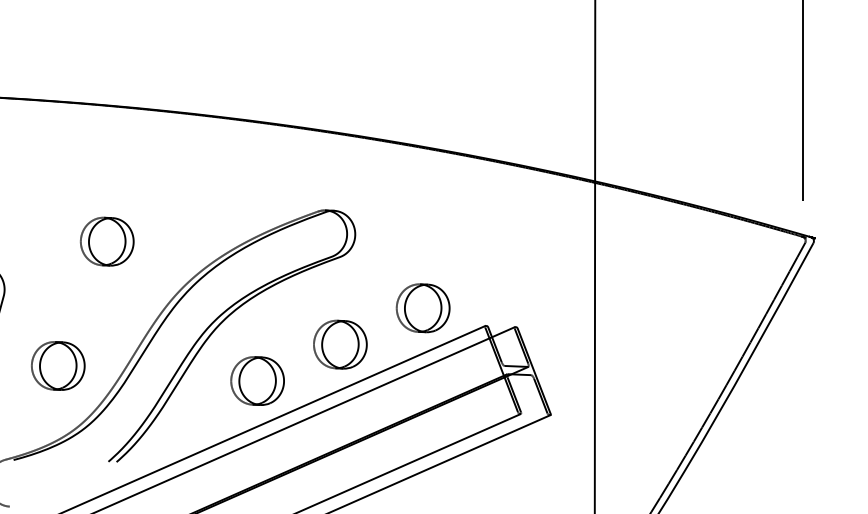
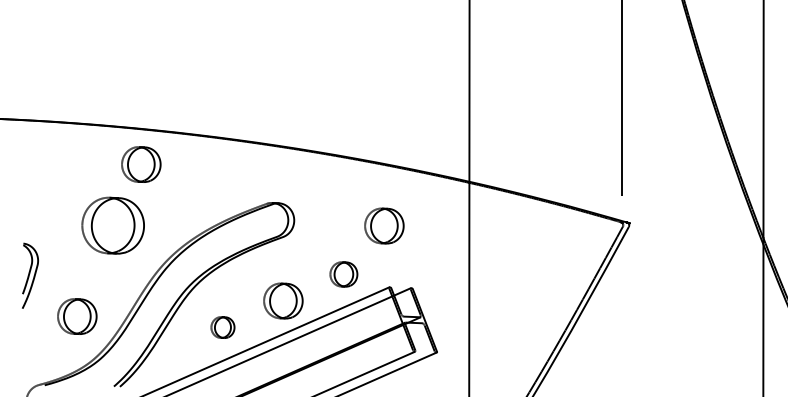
part: (146, 157) -> (141, 164), added
part: (106, 241) -> (112, 225), size x1.6
part: (478, 241) -> (384, 225), added
part: (422, 308) -> (343, 274), size x0.7
part: (257, 380) -> (222, 327), size x0.6

